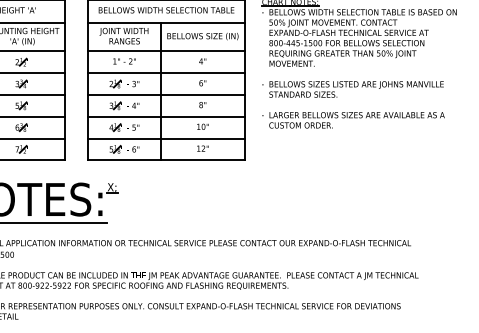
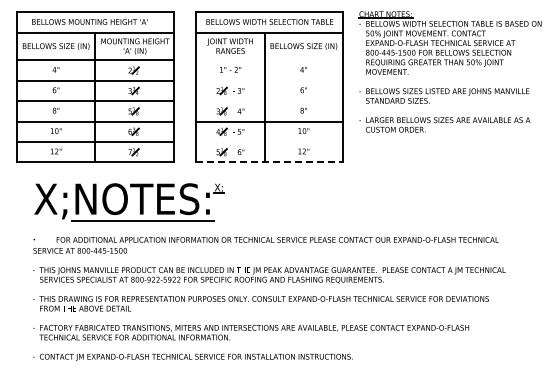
line: (166, 51) -> (269, 60), removed
line: (166, 72) -> (269, 80), removed
line: (166, 95) -> (269, 101), removed
line: (166, 139) -> (269, 142), removed
line: (167, 160) -> (270, 162), solid -> dashed

